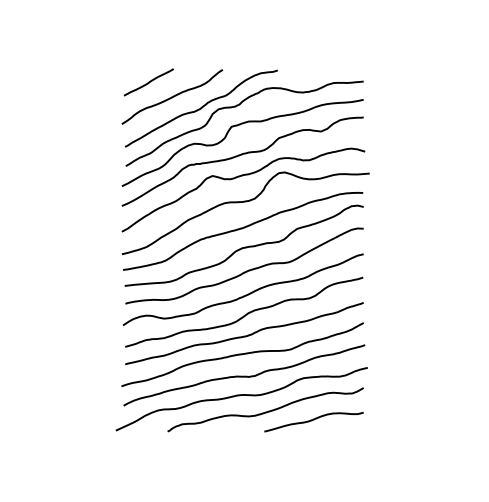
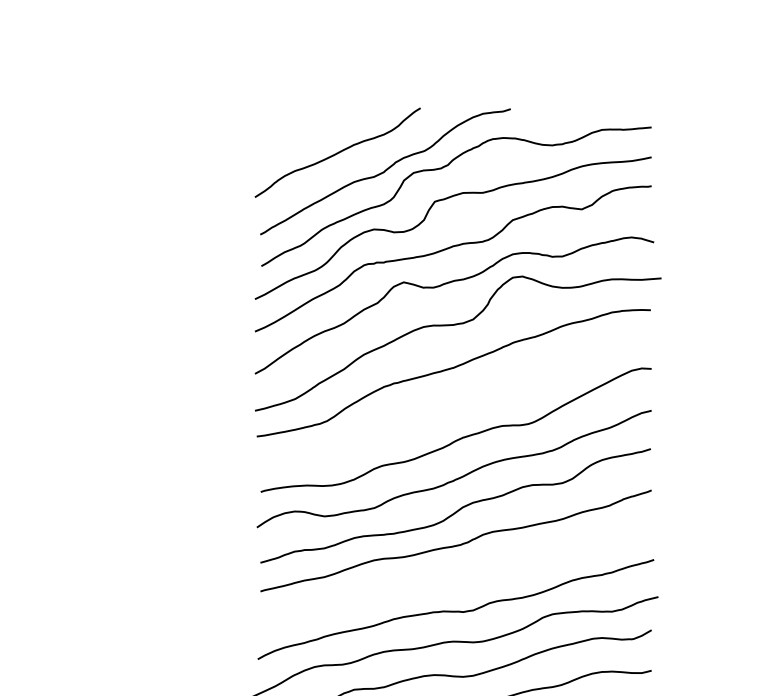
line: (148, 82) -> (298, 128), removed
curve: (244, 246) -> (456, 398), removed
curve: (242, 354) -> (452, 575), removed

